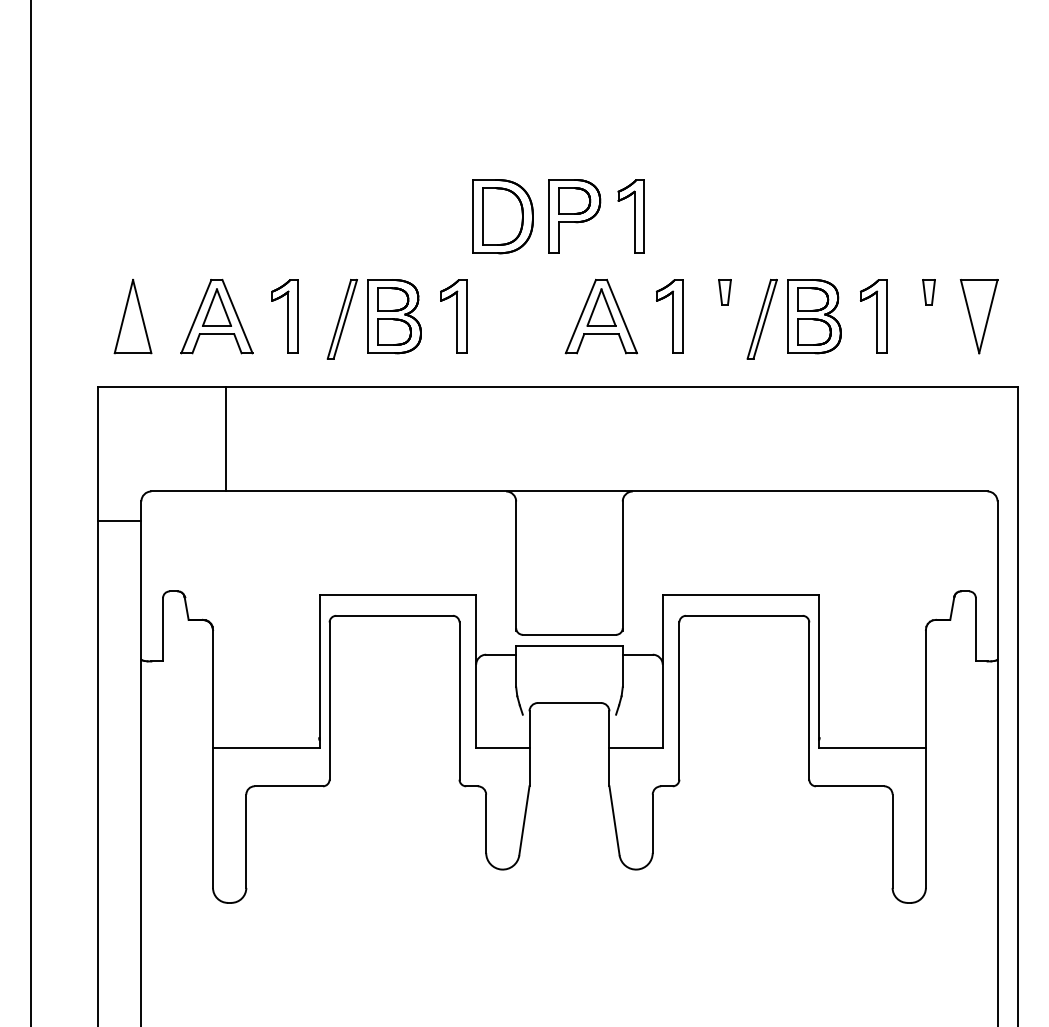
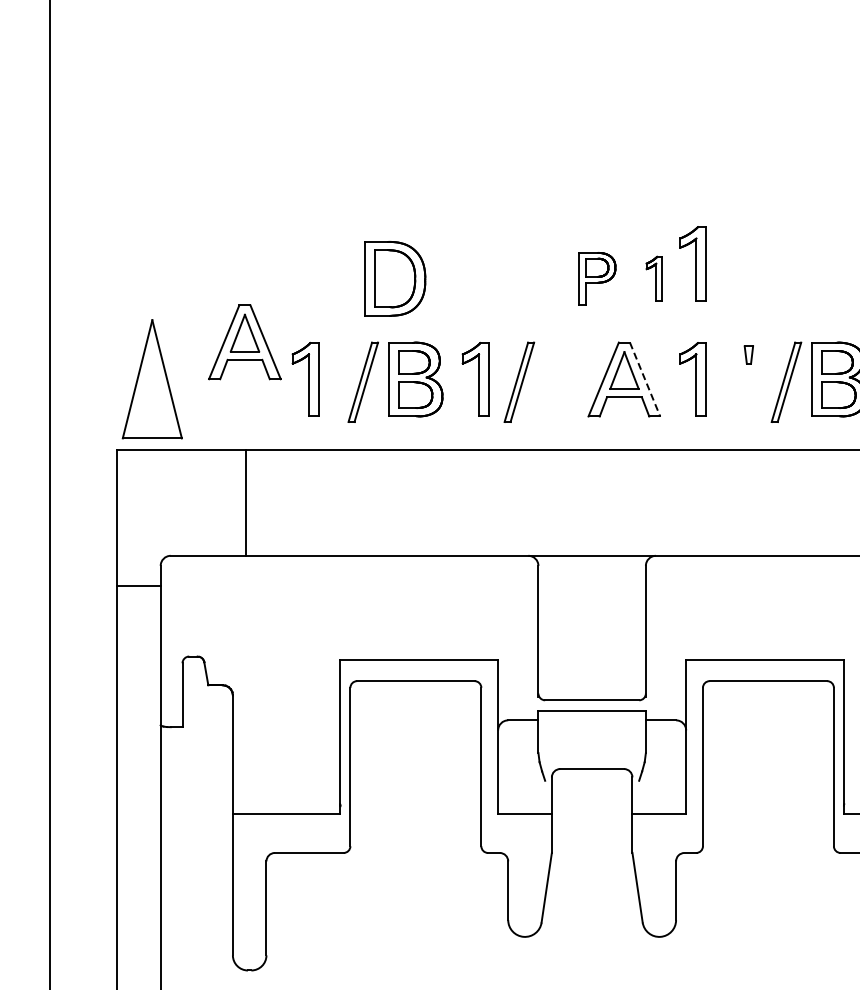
part: (669, 201) -> (692, 263), added
part: (502, 216) -> (394, 278), moved
part: (574, 216) -> (597, 278), size x0.7
part: (630, 216) -> (653, 278), size x0.6
part: (724, 292) -> (748, 355), size x0.7
part: (132, 316) -> (151, 379), size x1.6
part: (216, 316) -> (244, 342), moved
line: (622, 316) -> (645, 379), solid -> dashed
part: (496, 319) -> (518, 382), added

